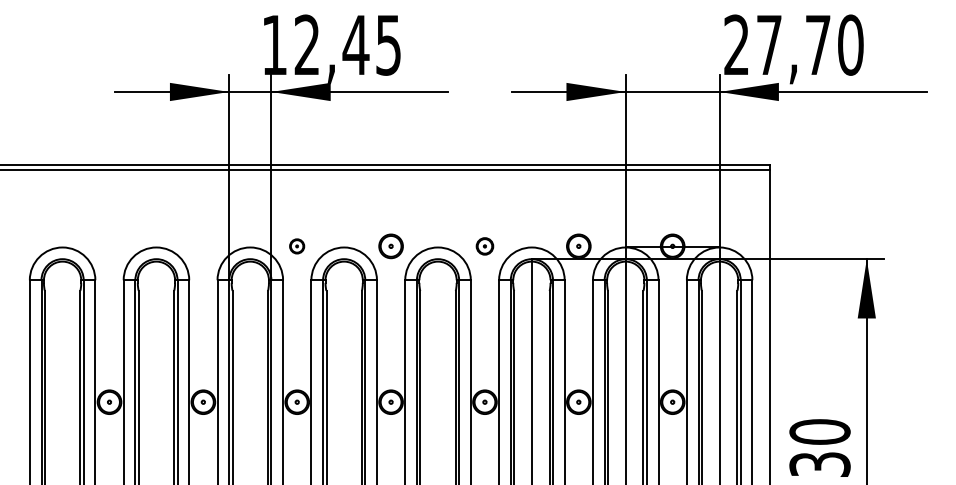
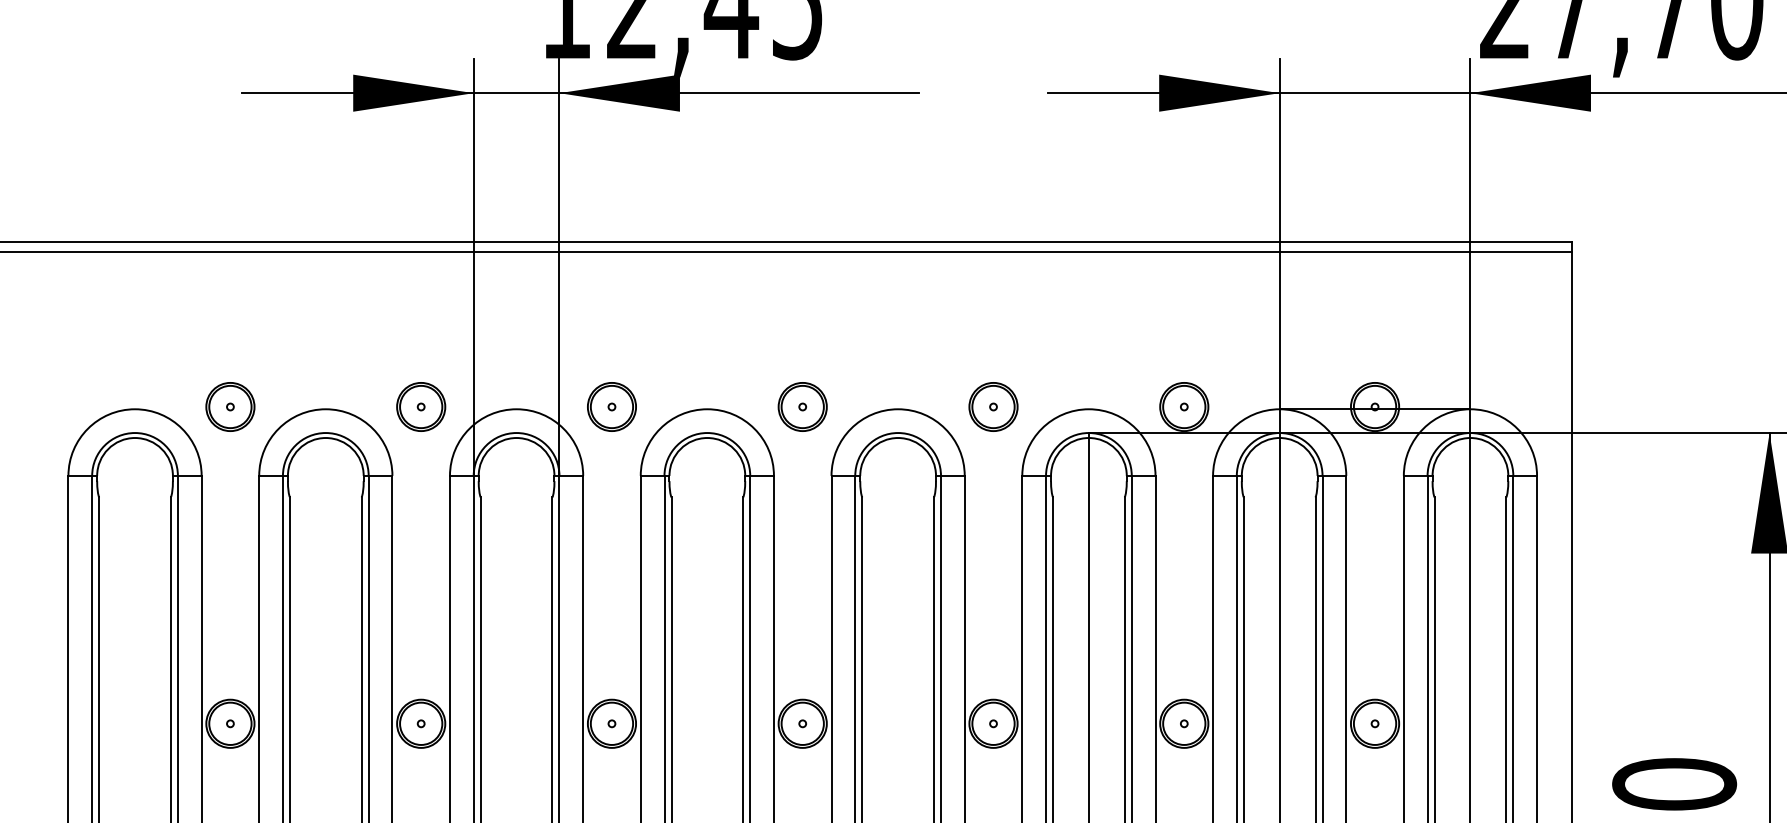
part: (109, 246) -> (230, 407), added
part: (203, 246) -> (421, 407), added
part: (296, 246) -> (610, 407), size x1.67
part: (484, 246) -> (992, 407), size x1.43

